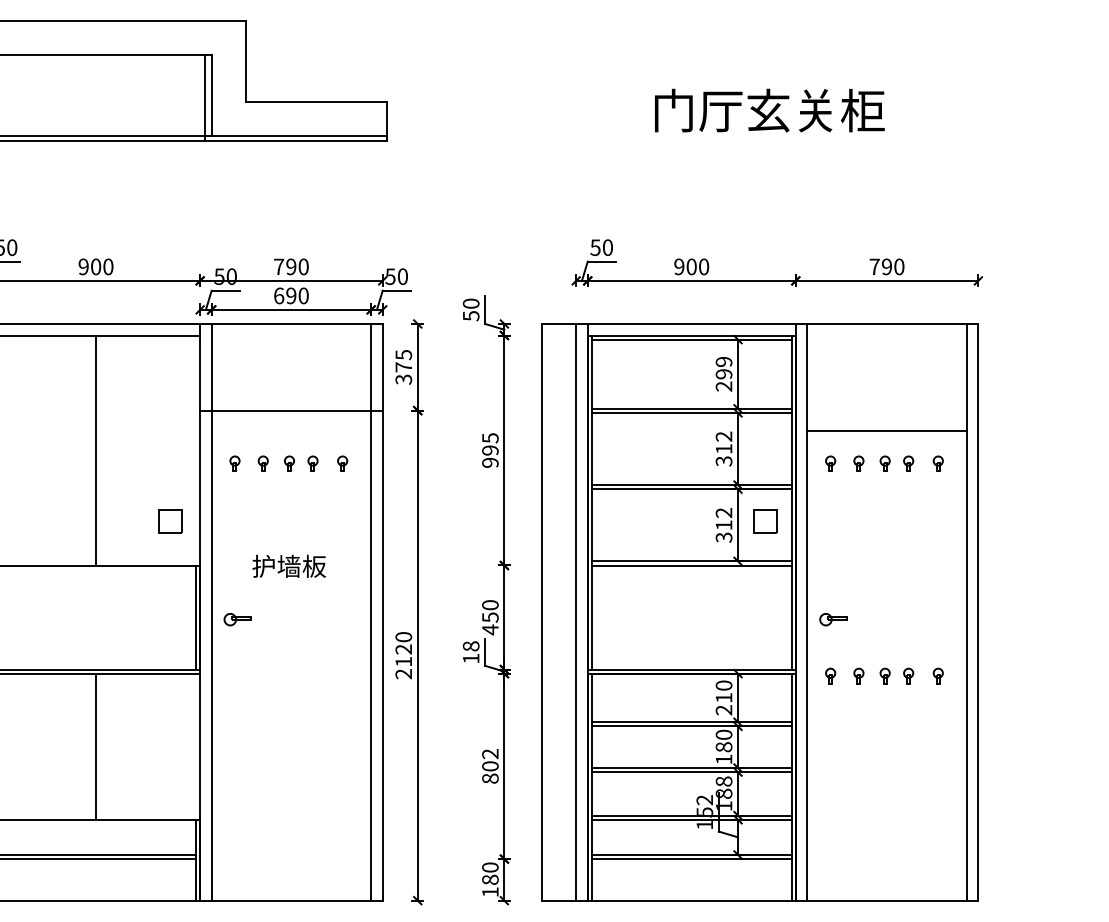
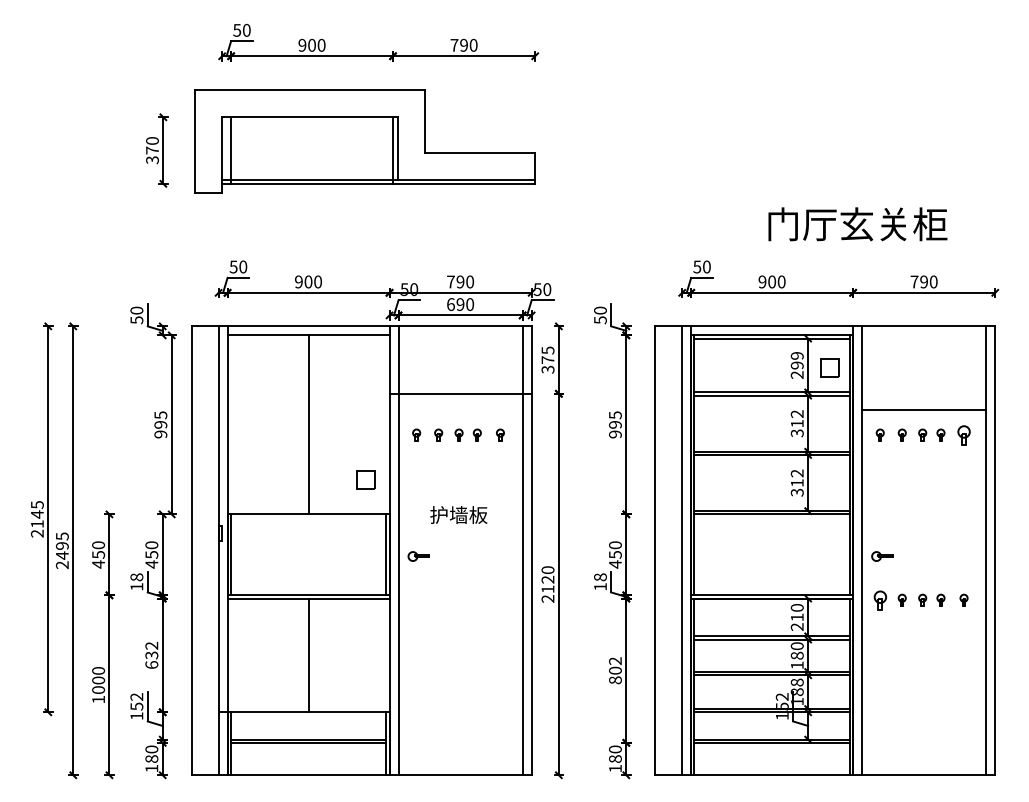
text: (769, 110) -> (857, 224), moved
part: (937, 462) -> (963, 434), size x1.6
part: (765, 520) -> (829, 367), moved
part: (829, 674) -> (879, 599), size x1.6

